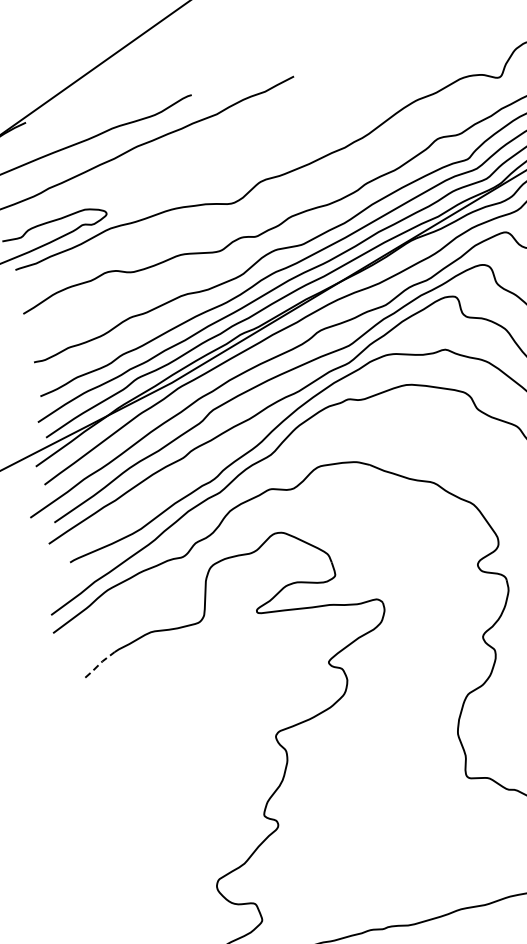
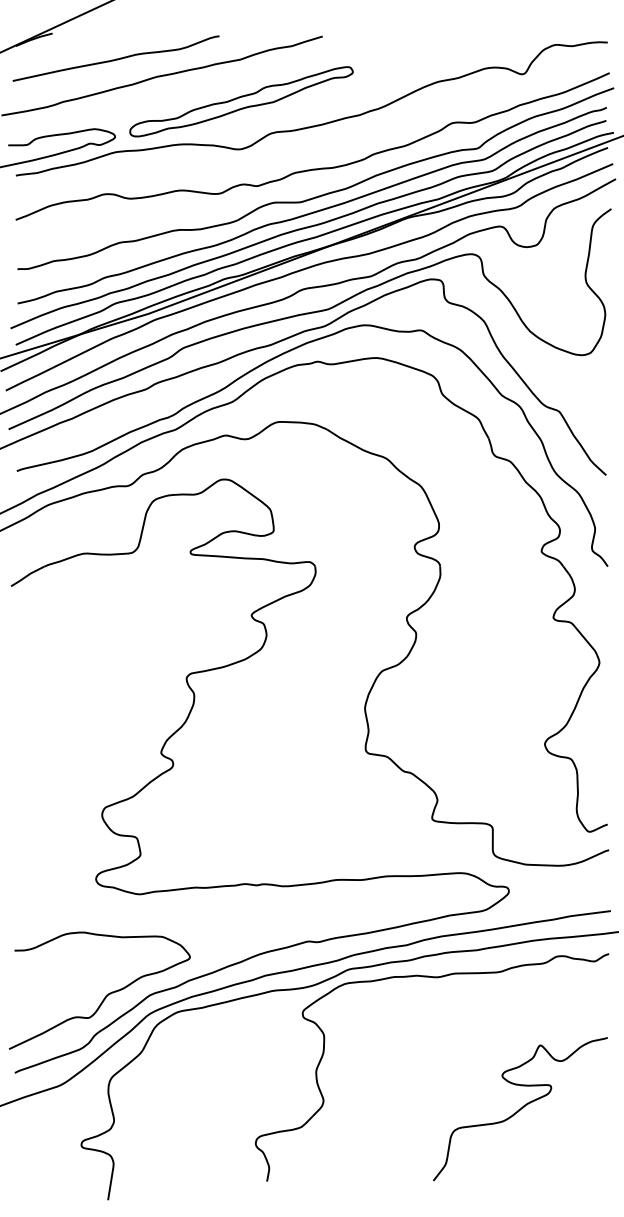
part: (225, 155) -> (241, 101), added
line: (99, 663) -> (27, 575), dashed -> solid

